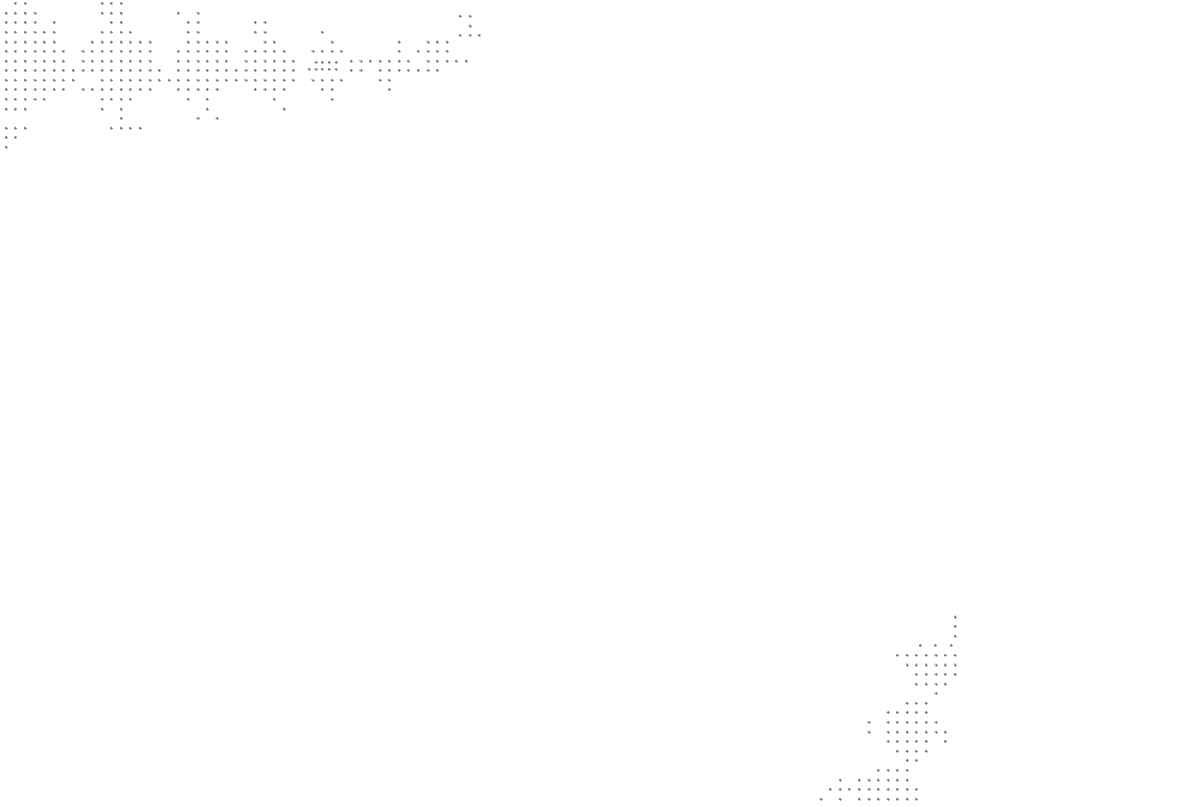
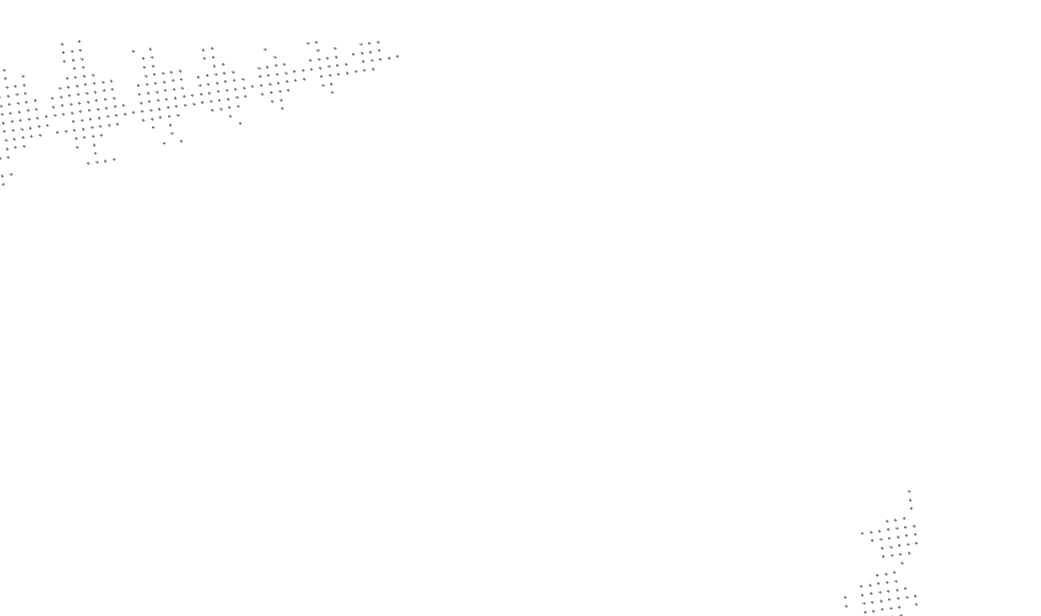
part: (469, 25) -> (317, 50), moved
part: (322, 65) -> (269, 79), size x1.43
part: (935, 645) -> (895, 519), size x0.62

